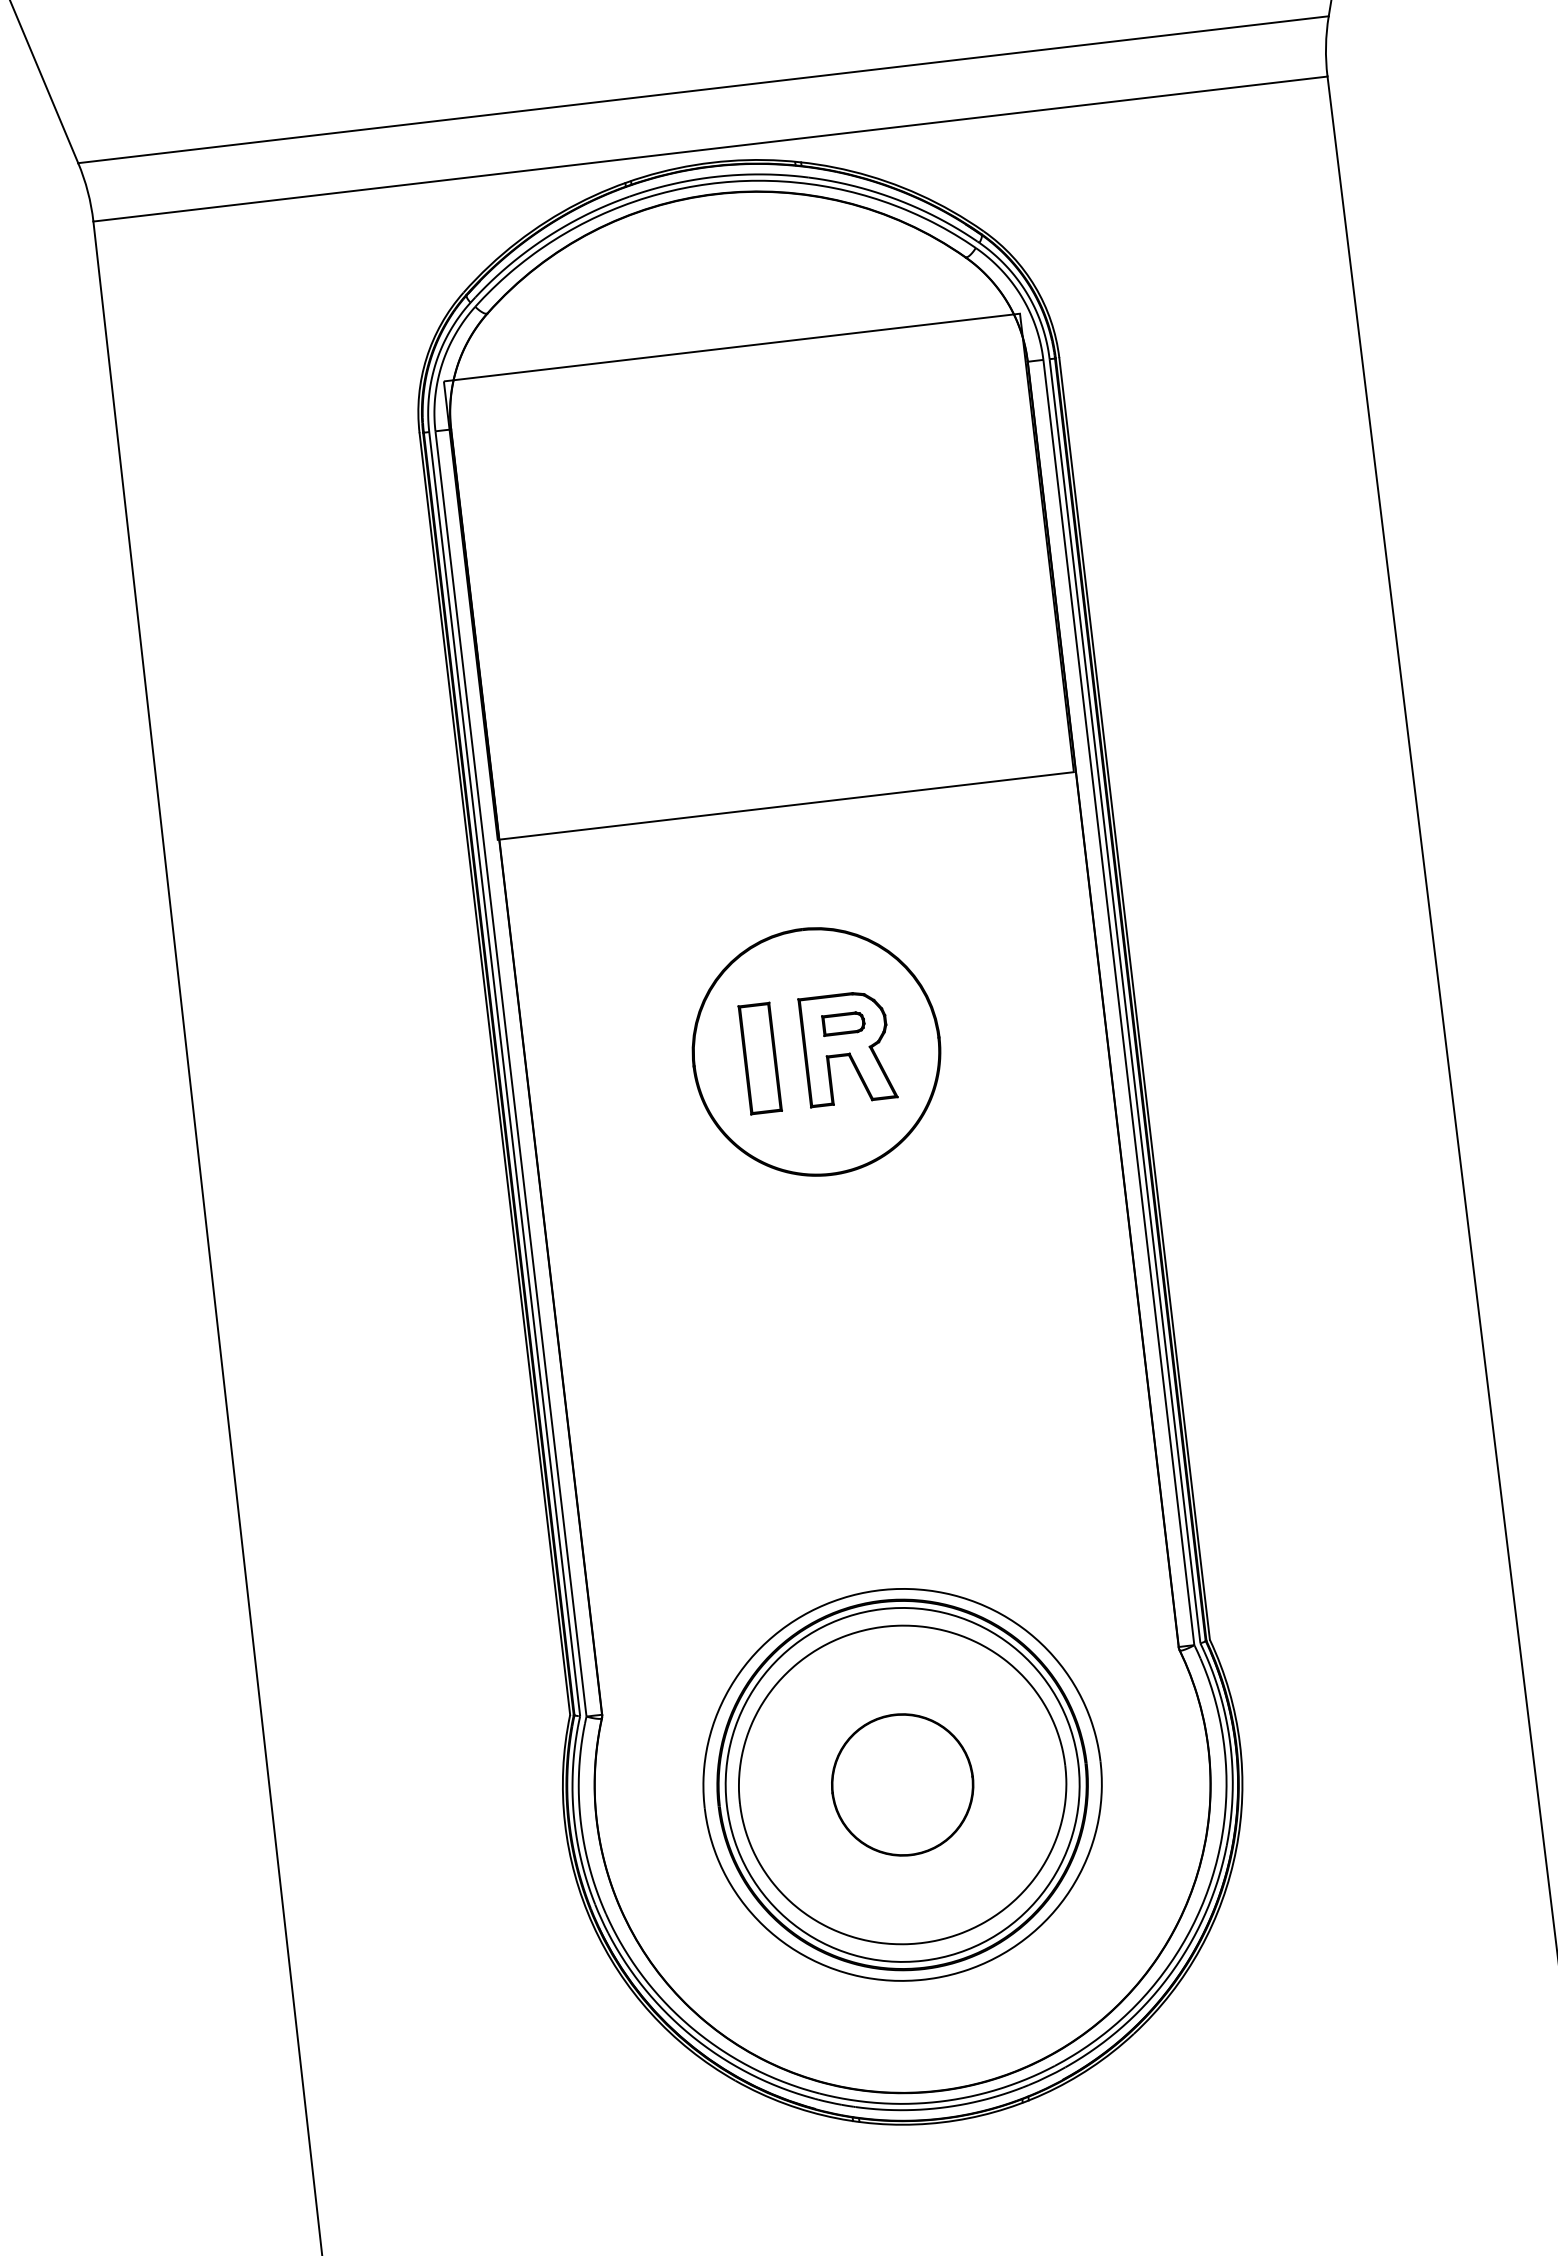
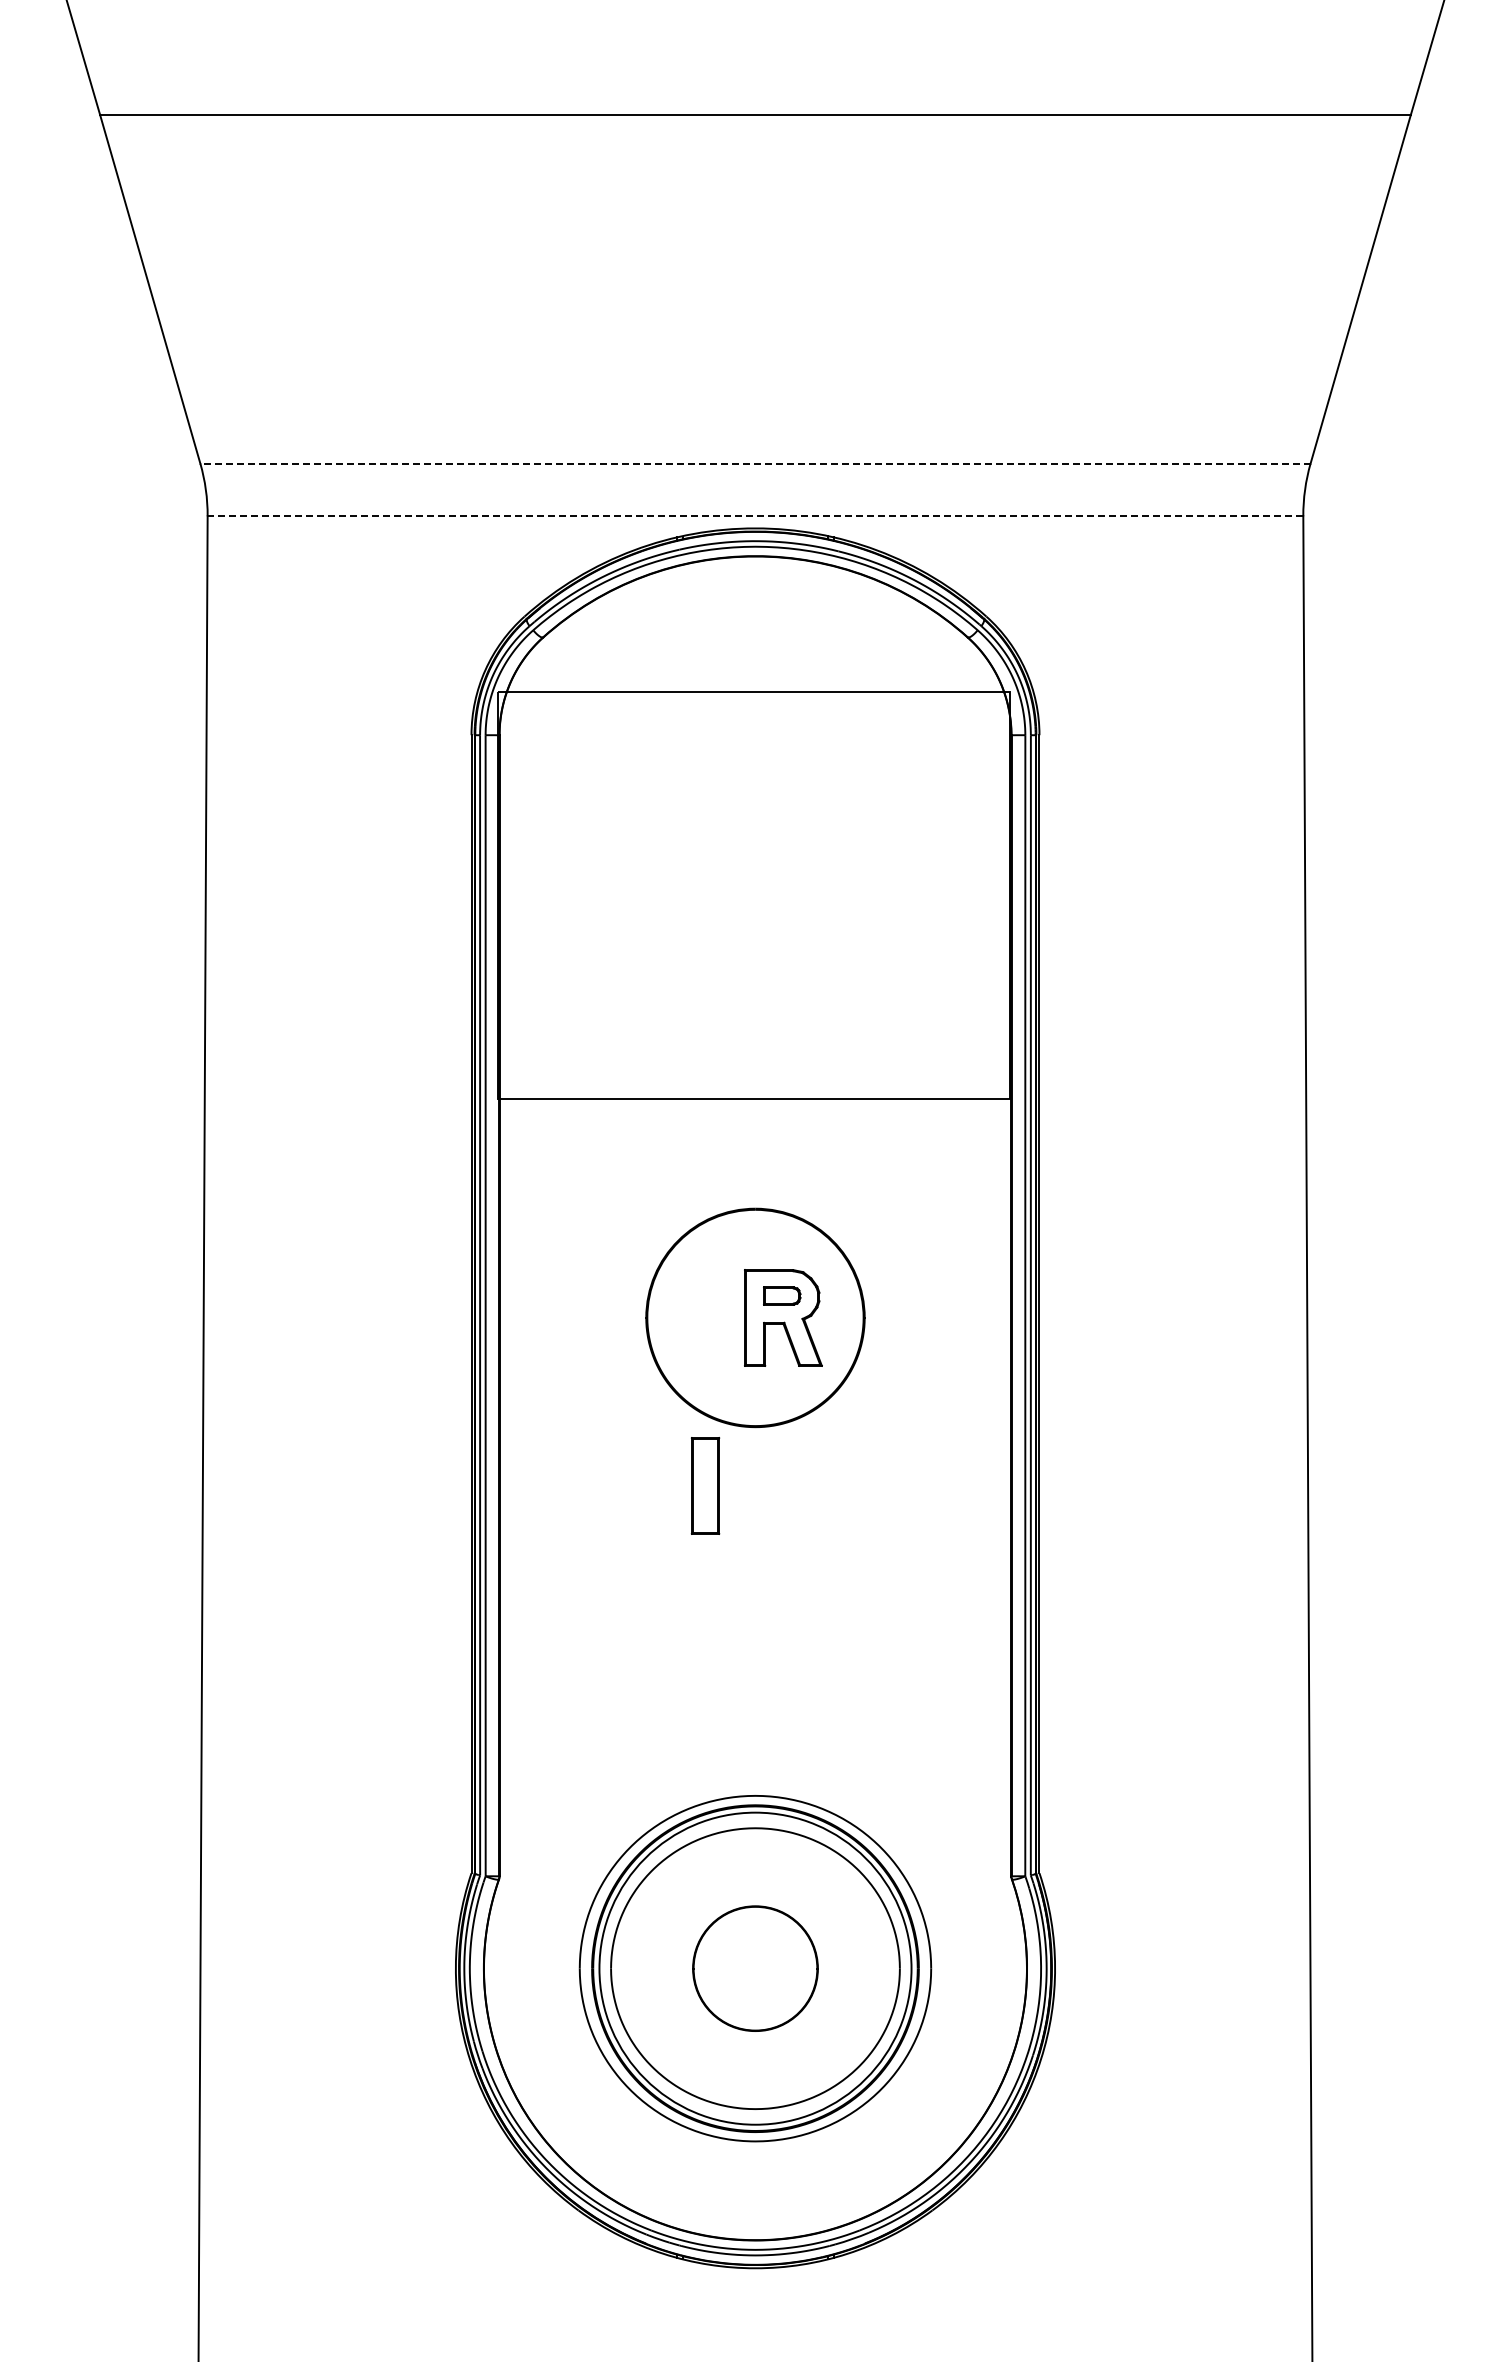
line: (702, 89) -> (754, 463), solid -> dashed
line: (710, 149) -> (755, 516), solid -> dashed
part: (760, 1058) -> (705, 1485), moved

